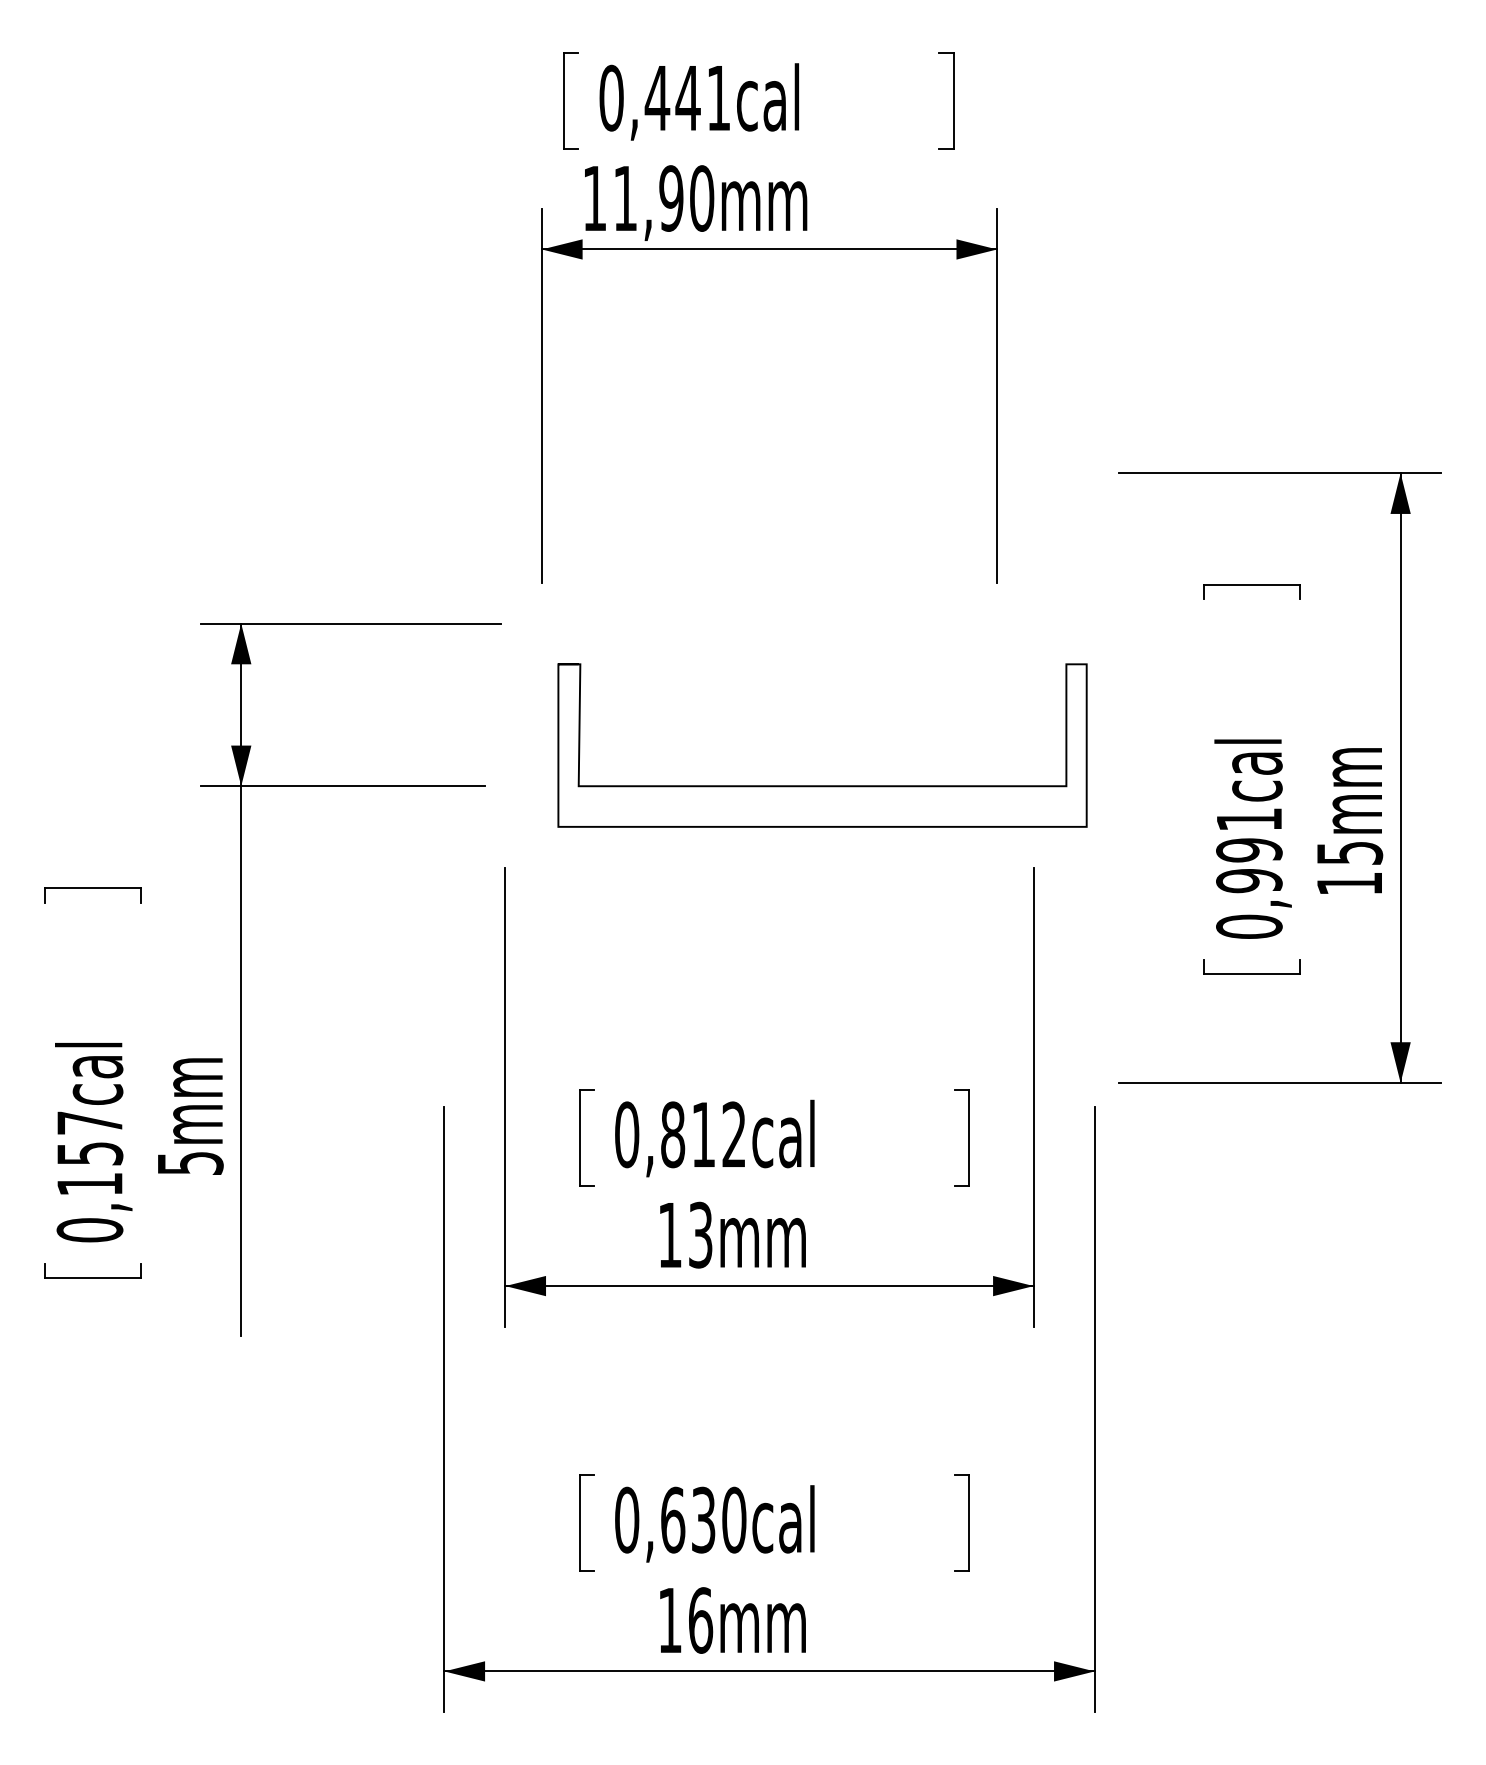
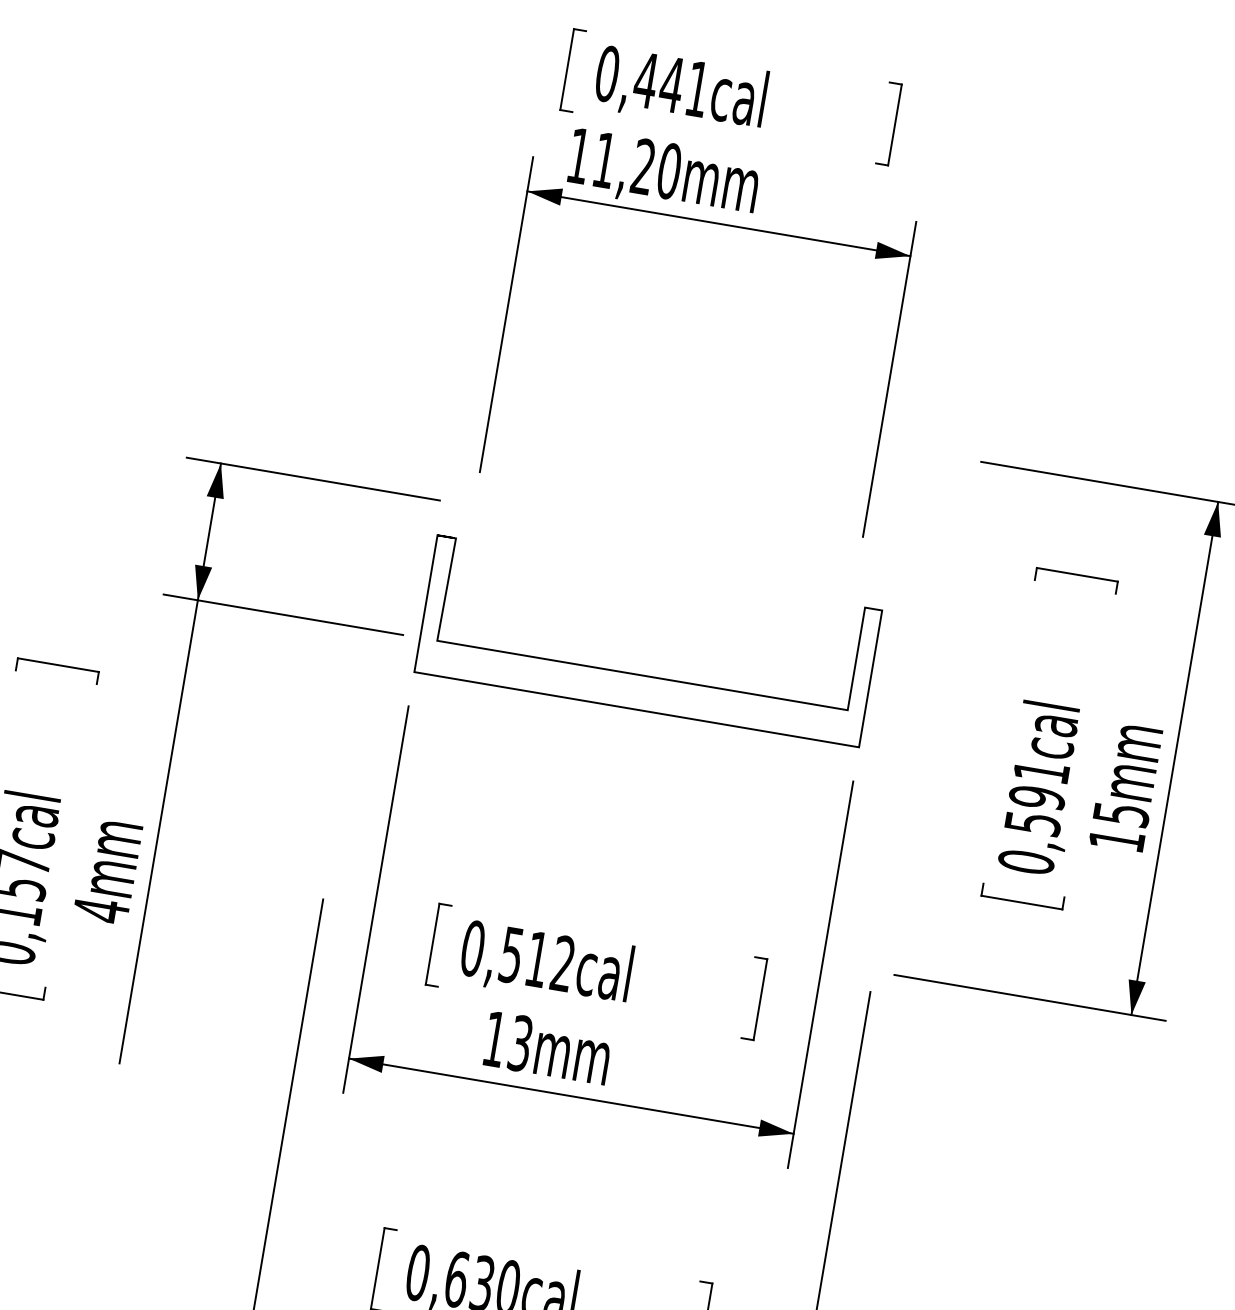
text: (671, 198) -> (643, 166), 11,90mm -> 11,20mm
curve: (822, 785) -> (642, 674), moved
text: (1249, 881) -> (1032, 824), 0,991cal -> 0,591cal
text: (673, 1134) -> (512, 954), 0,812cal -> 0,512cal
text: (190, 1163) -> (101, 910), 5mm -> 4mm

